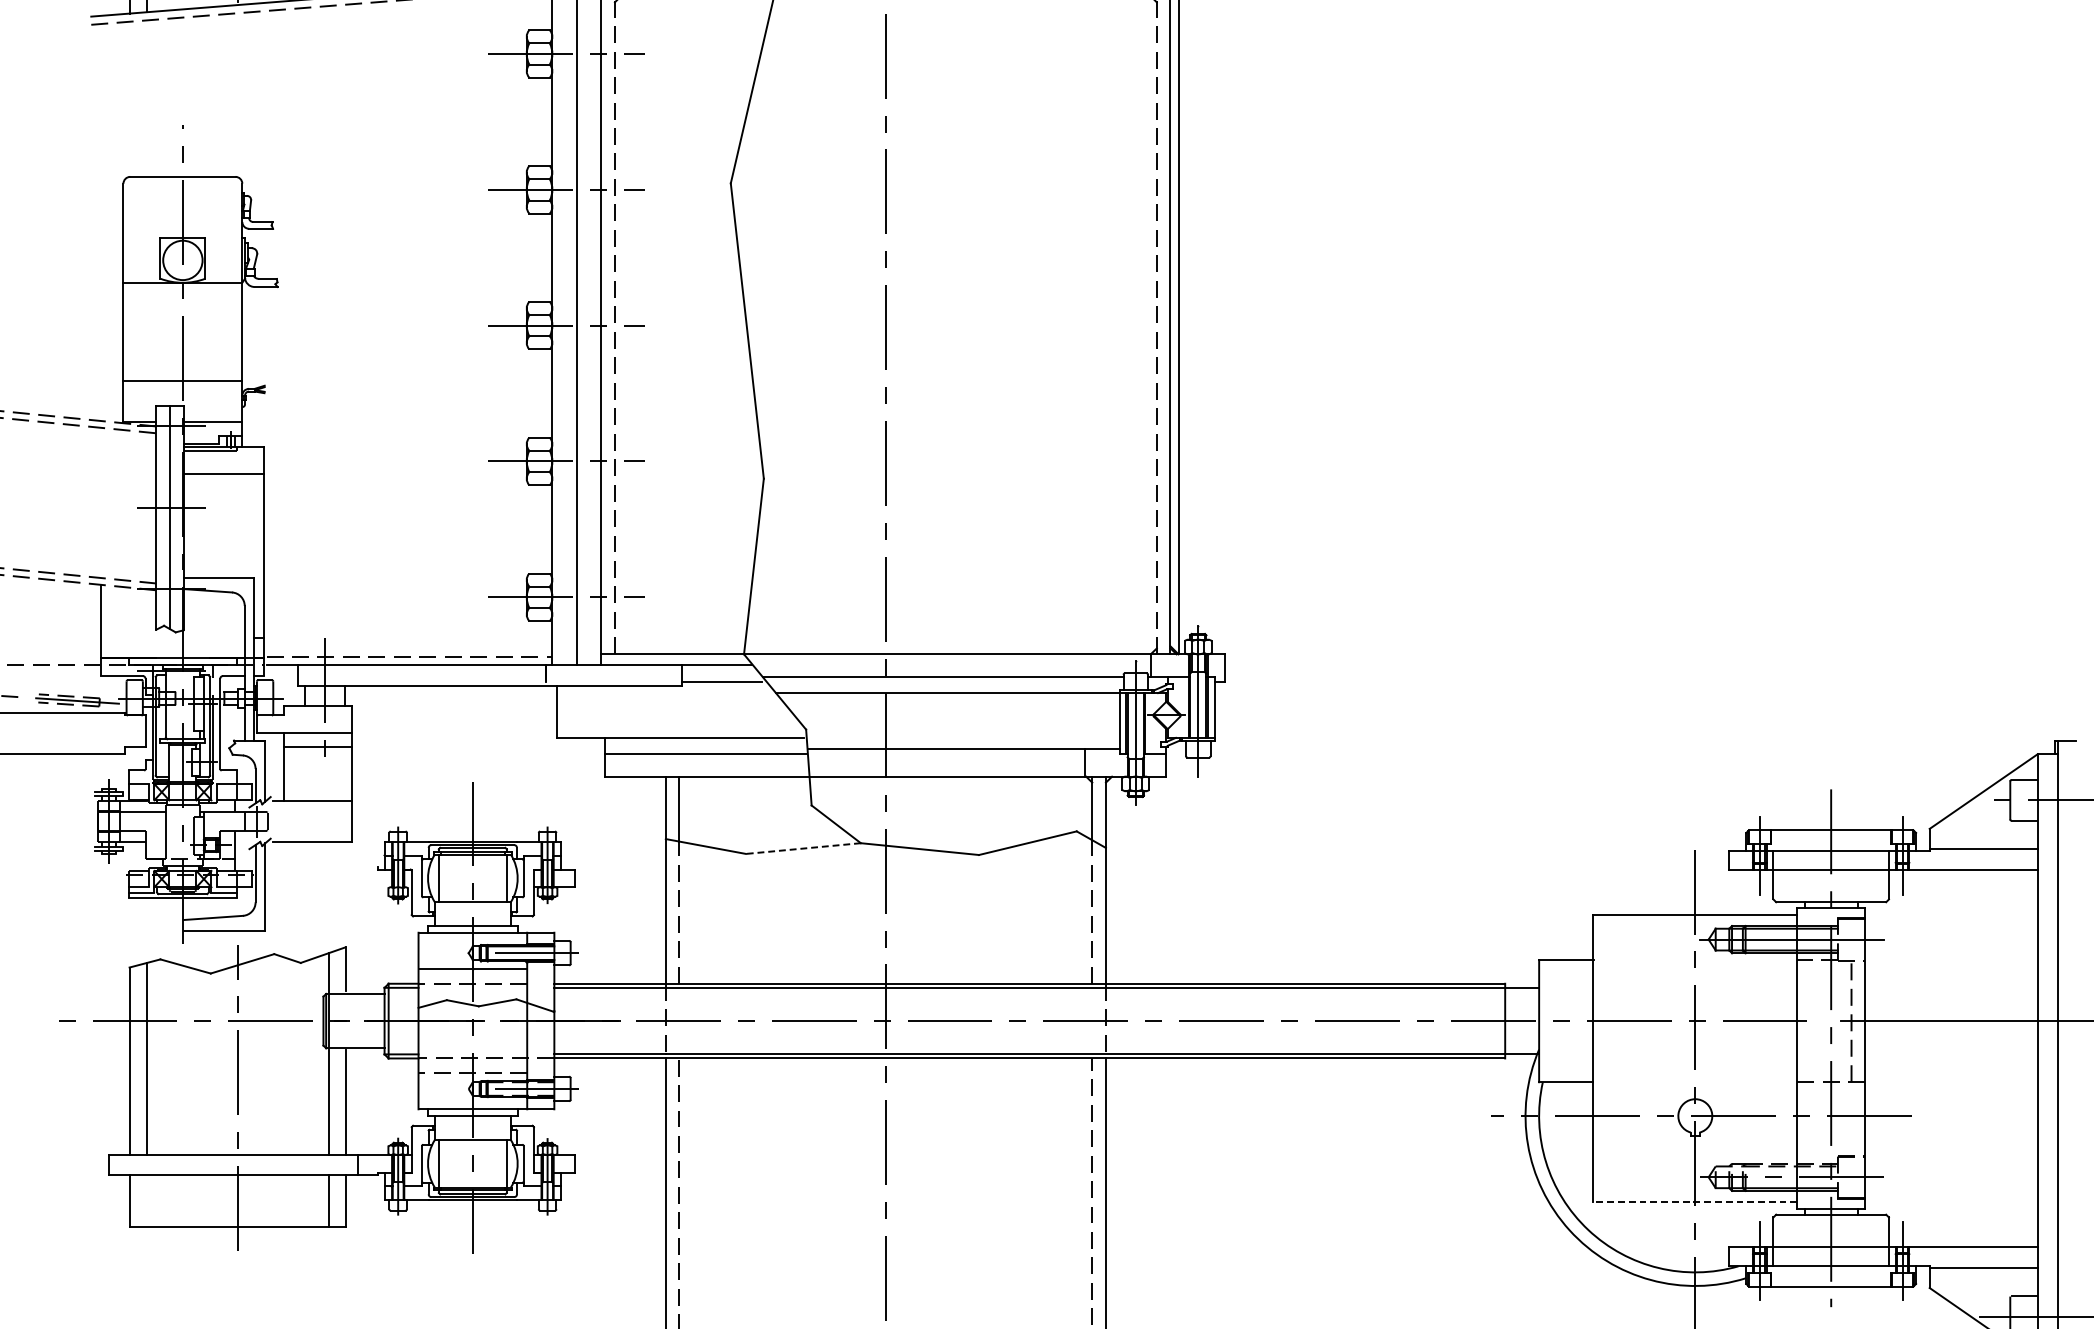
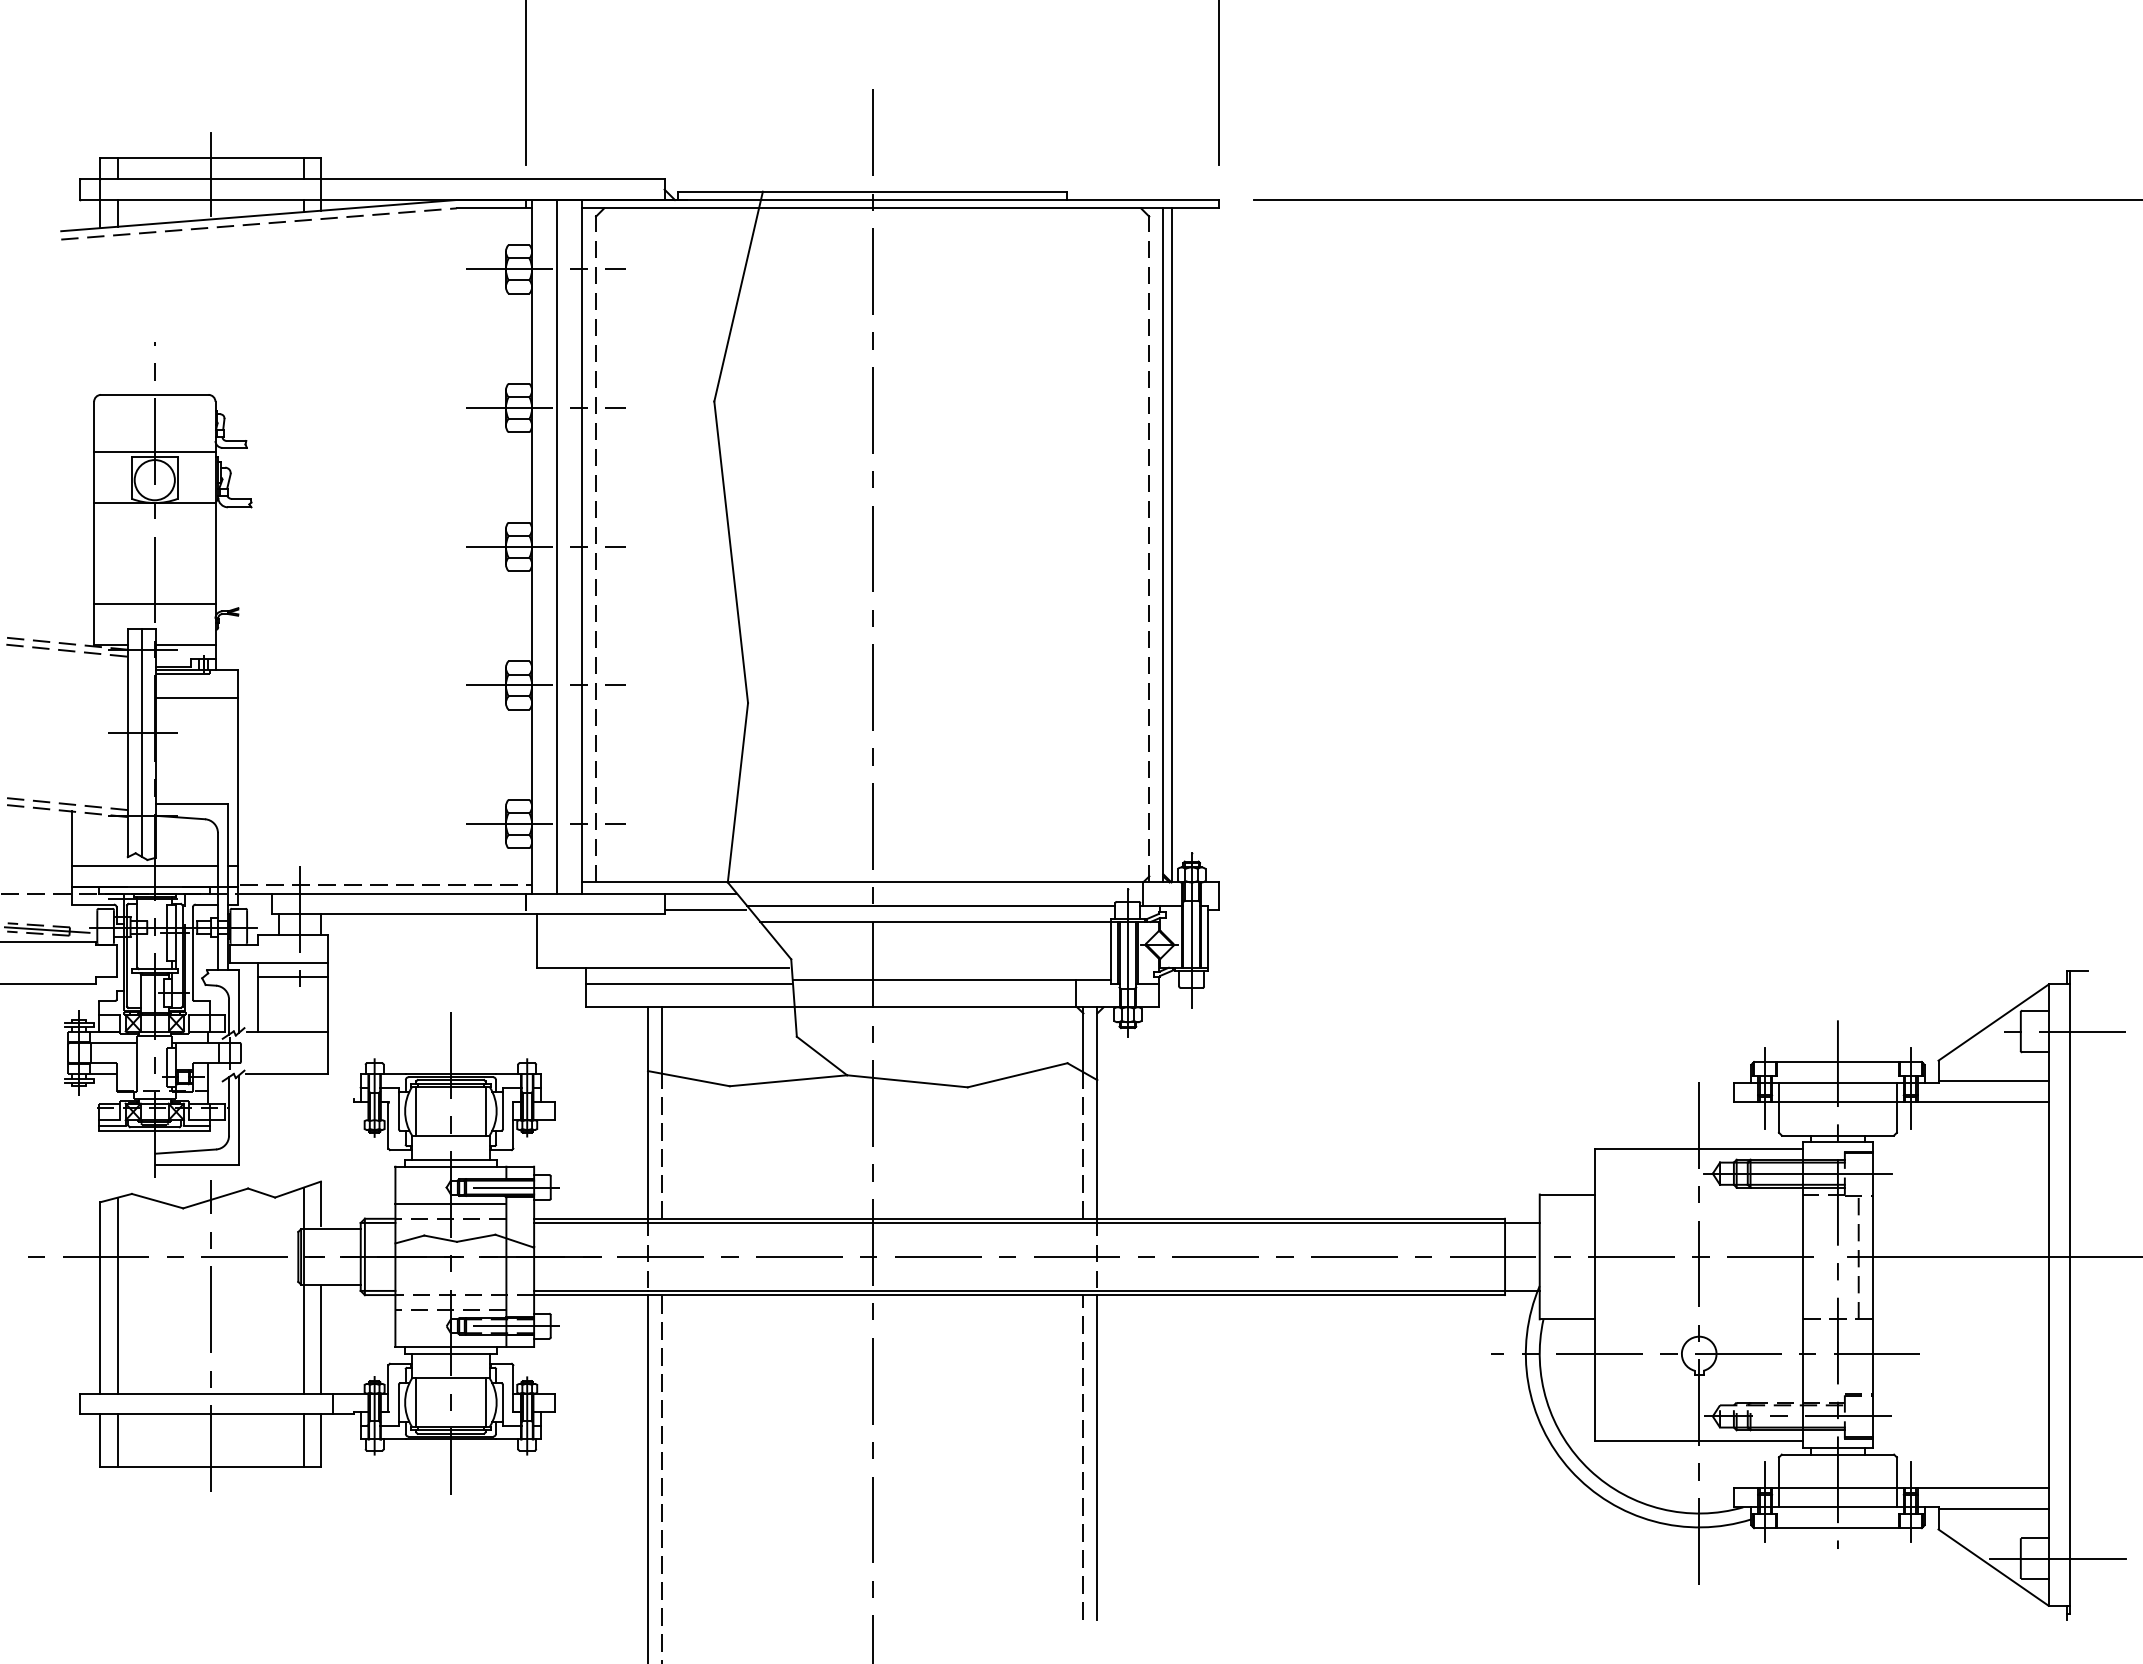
line: (182, 232) -> (154, 451), added
line: (172, 637) -> (144, 865), added
line: (803, 848) -> (788, 1080), dashed -> solid
line: (146, 1200) -> (117, 1440), added
line: (1694, 1201) -> (1698, 1441), dashed -> solid

